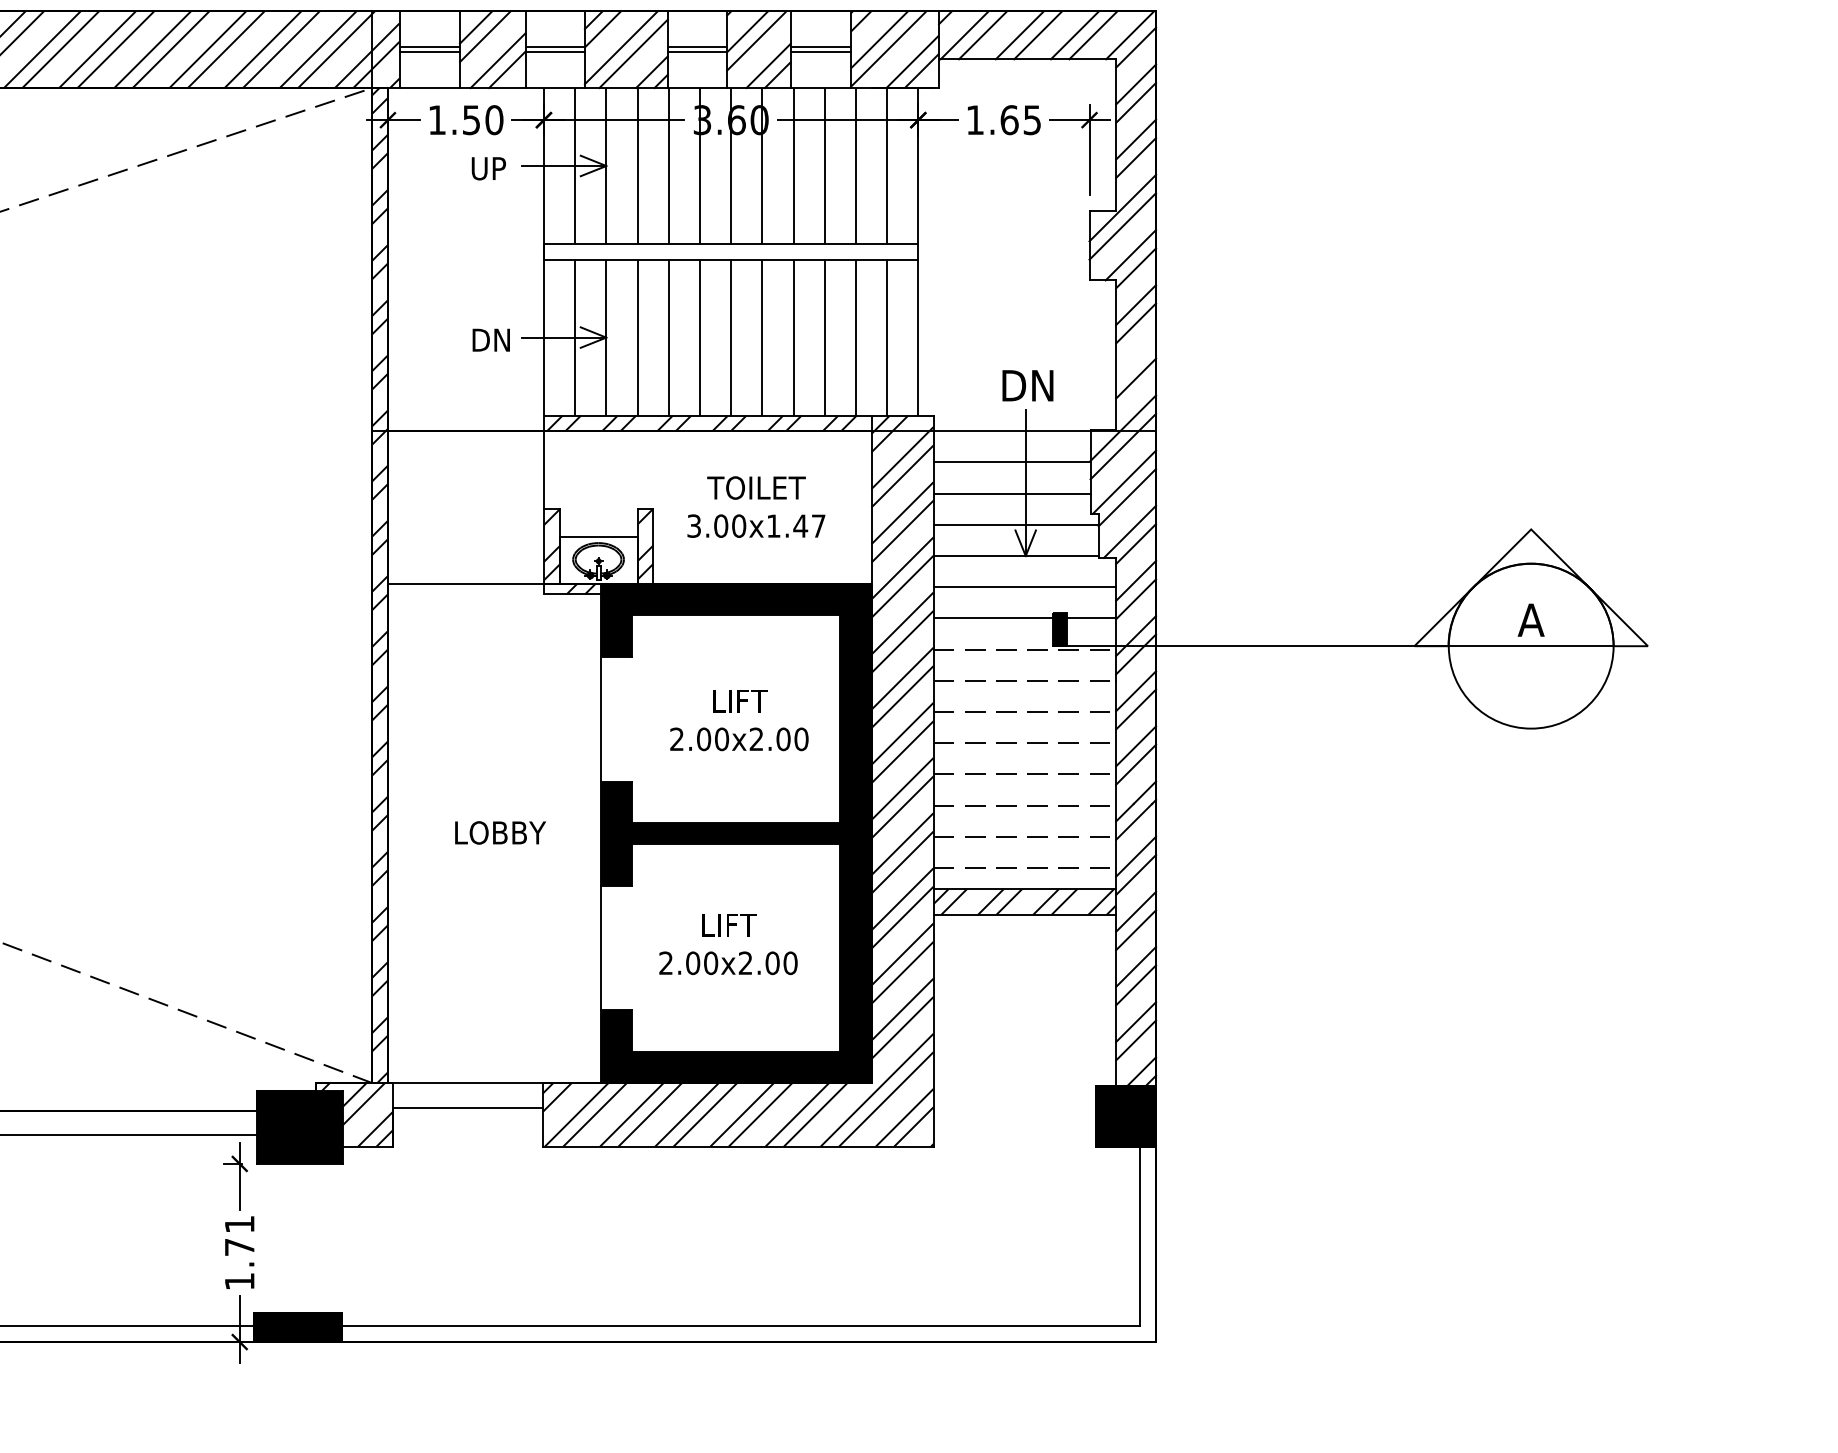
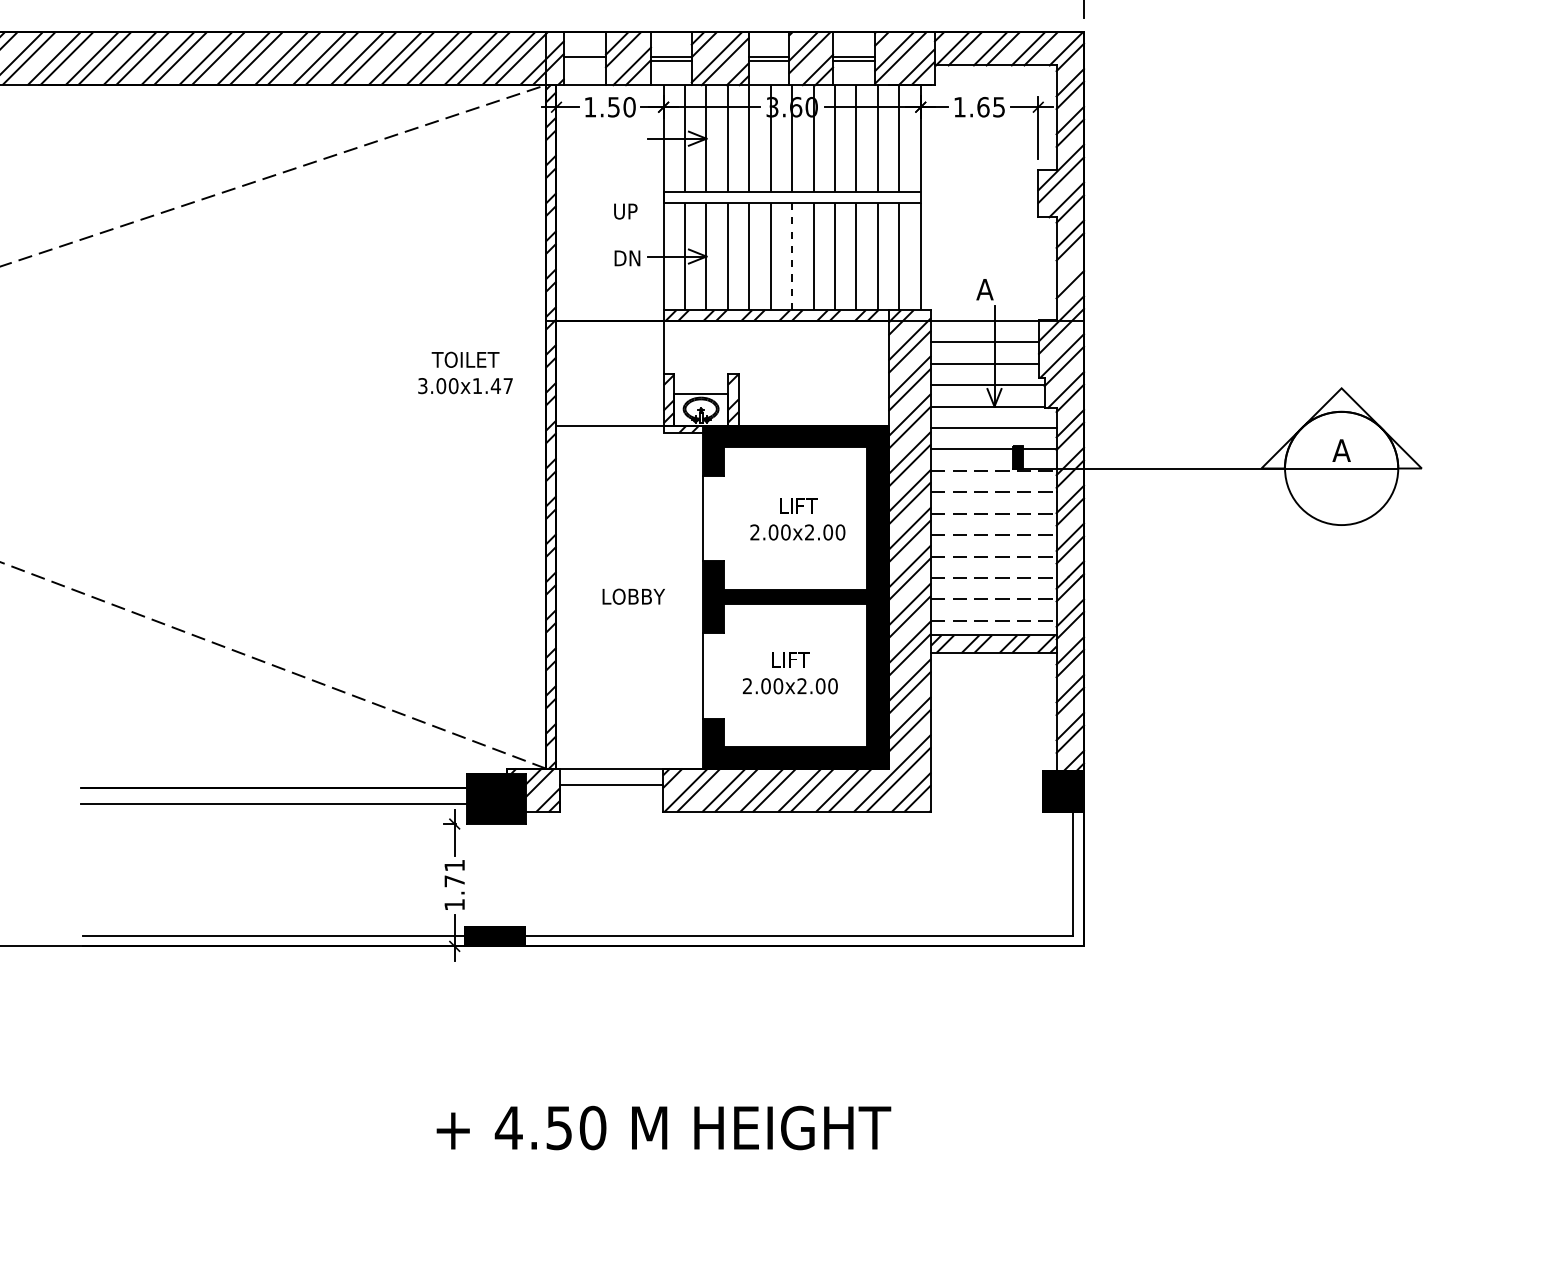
line: (428, 52) -> (584, 60), removed
text: (488, 168) -> (625, 211), moved
line: (731, 337) -> (792, 256), solid -> dashed
text: (1025, 385) -> (994, 289), DN -> A
text: (756, 506) -> (465, 372), moved

